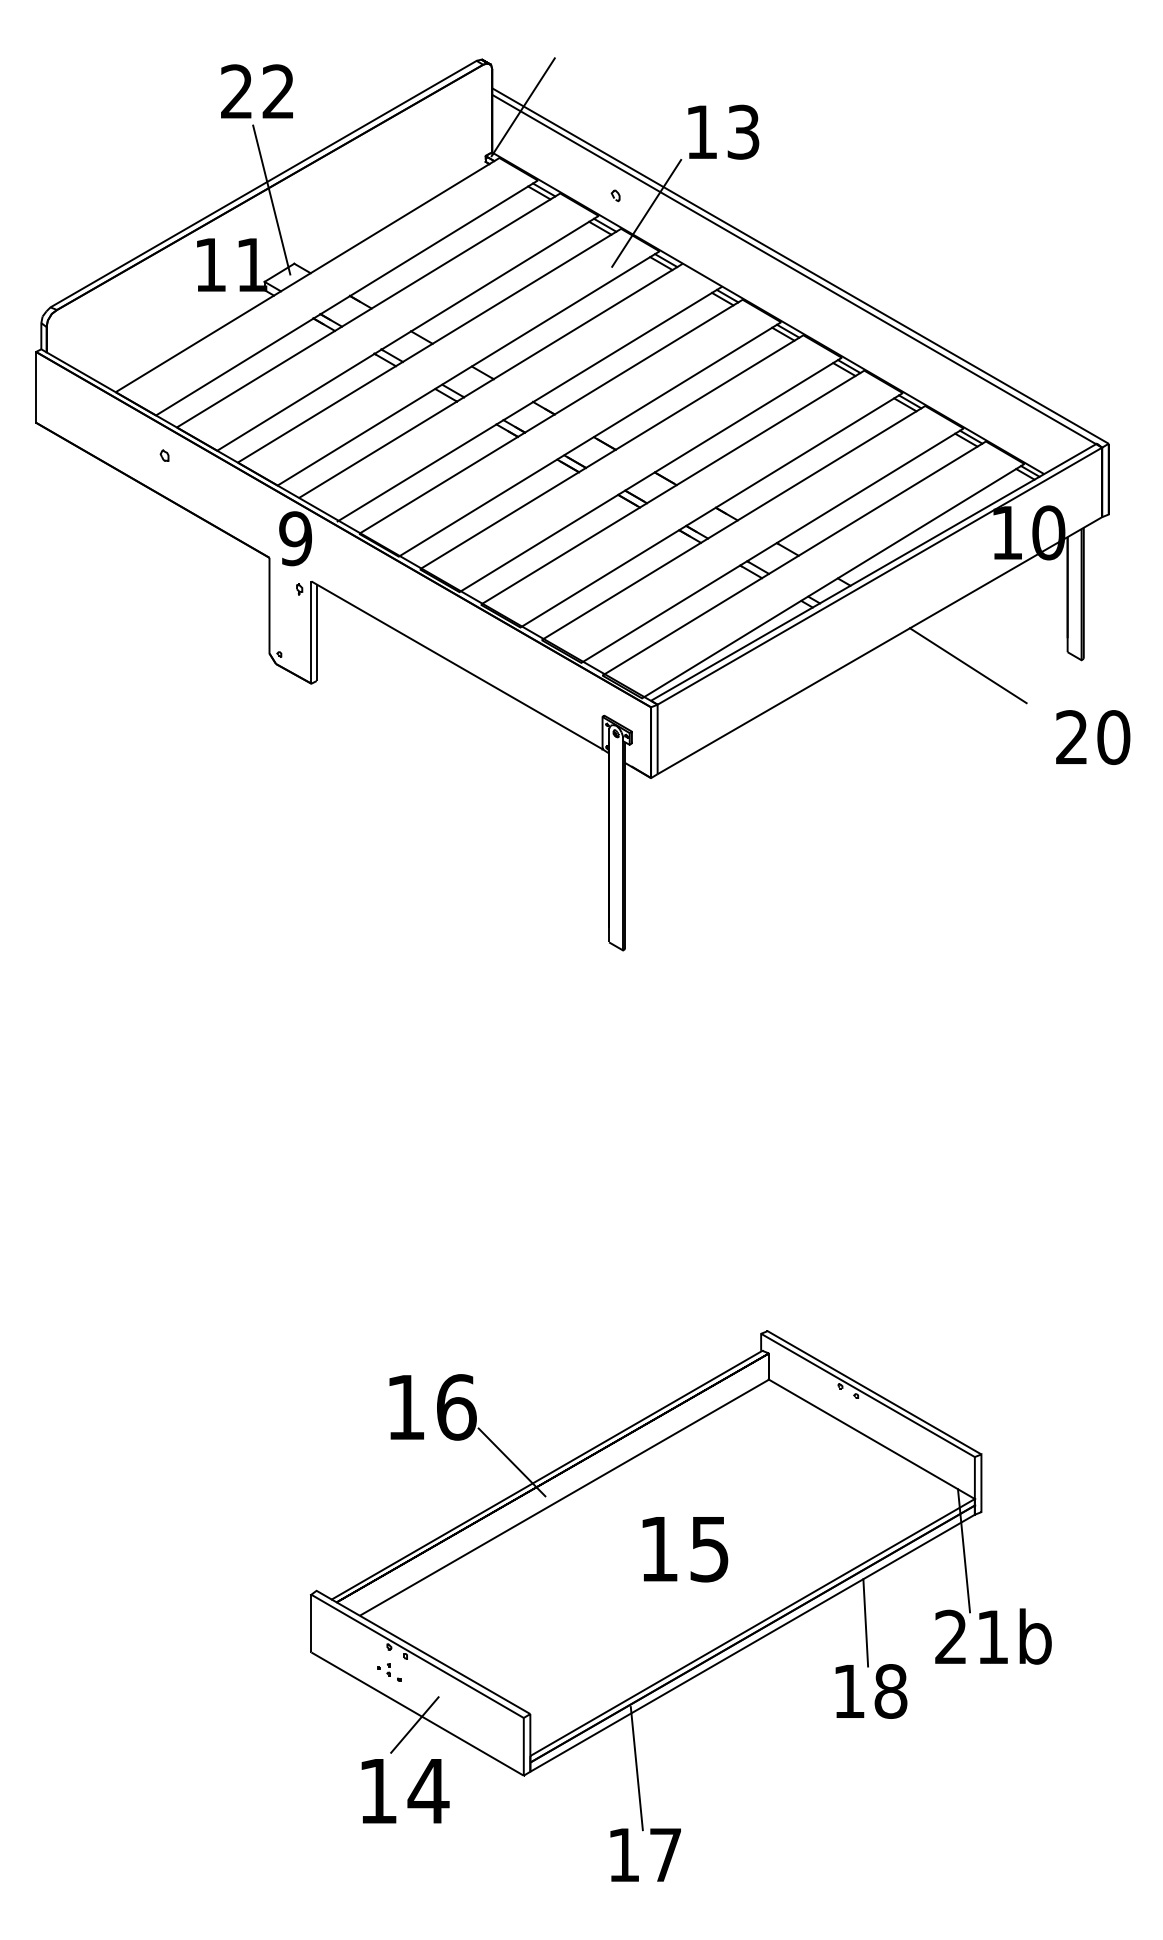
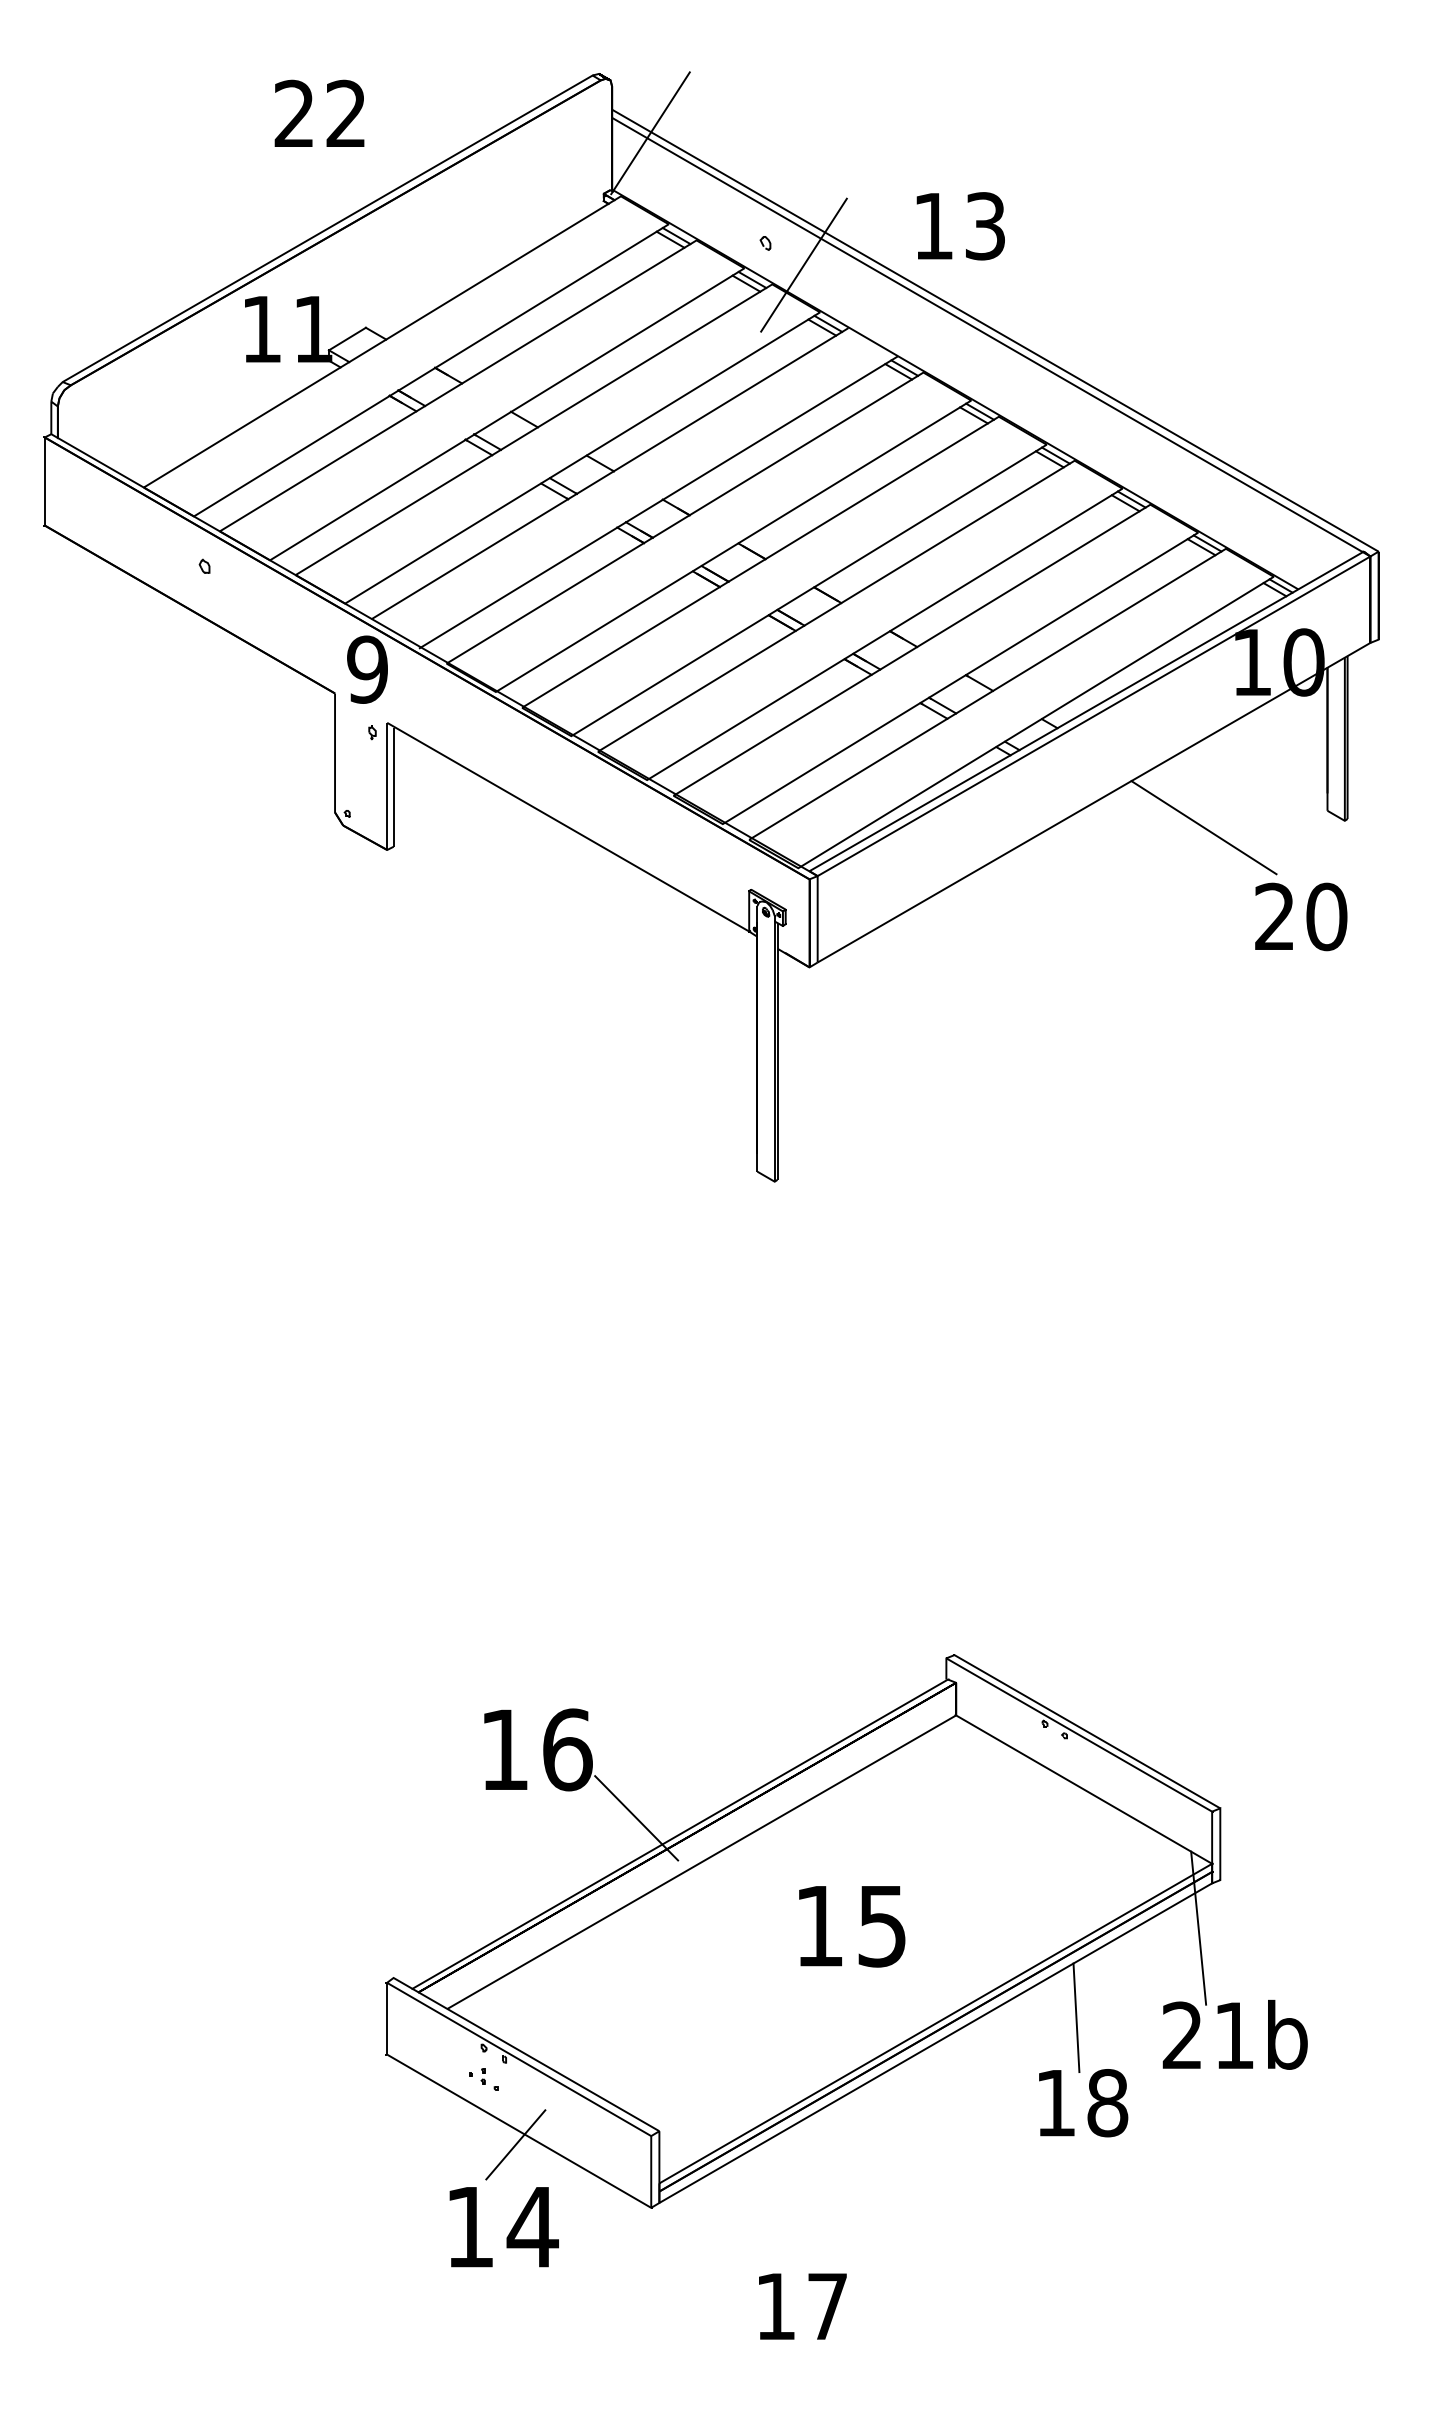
text: (723, 132) -> (960, 226), moved
line: (271, 199) -> (337, 248), removed
text: (1093, 737) -> (1301, 916), moved
line: (636, 1768) -> (791, 2198), removed

